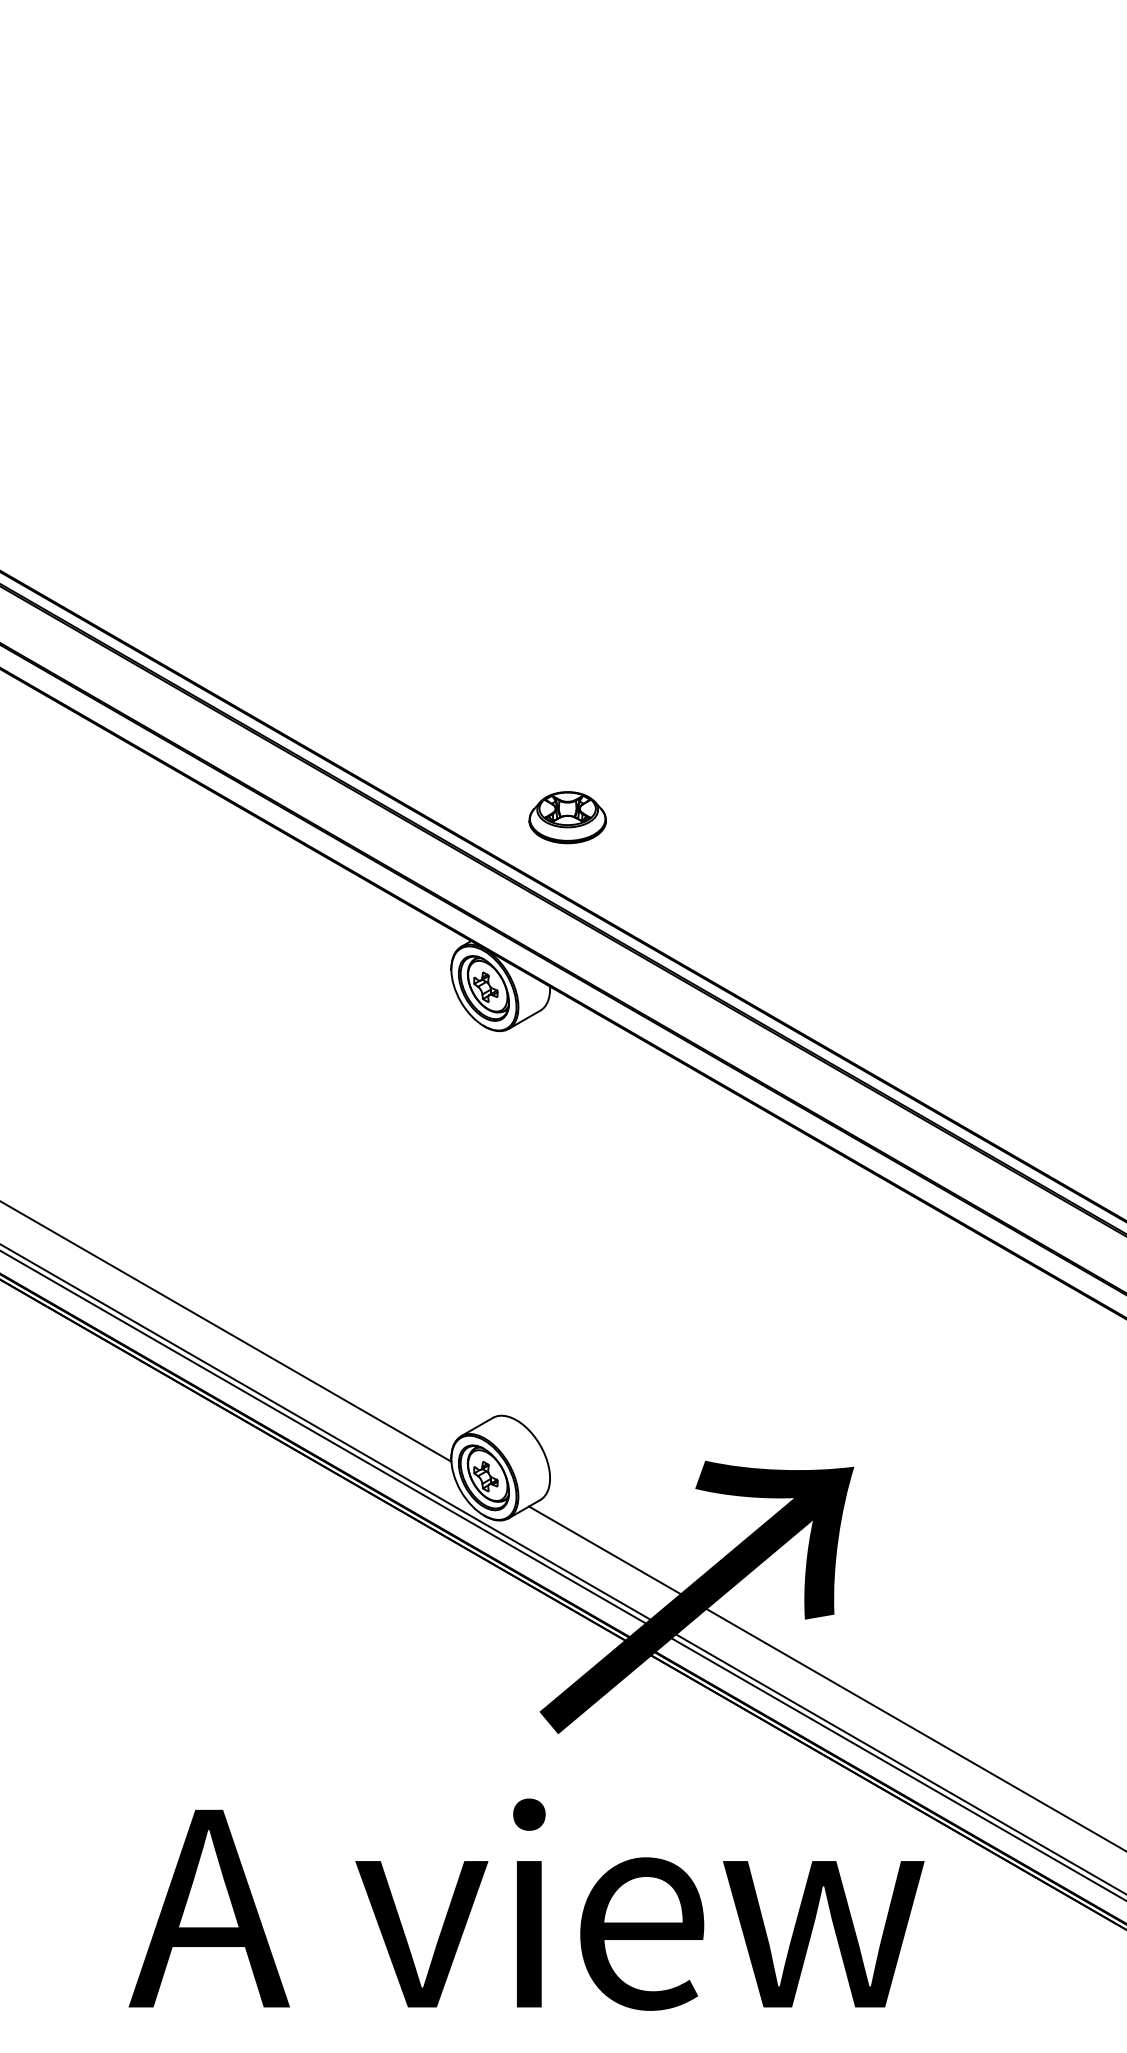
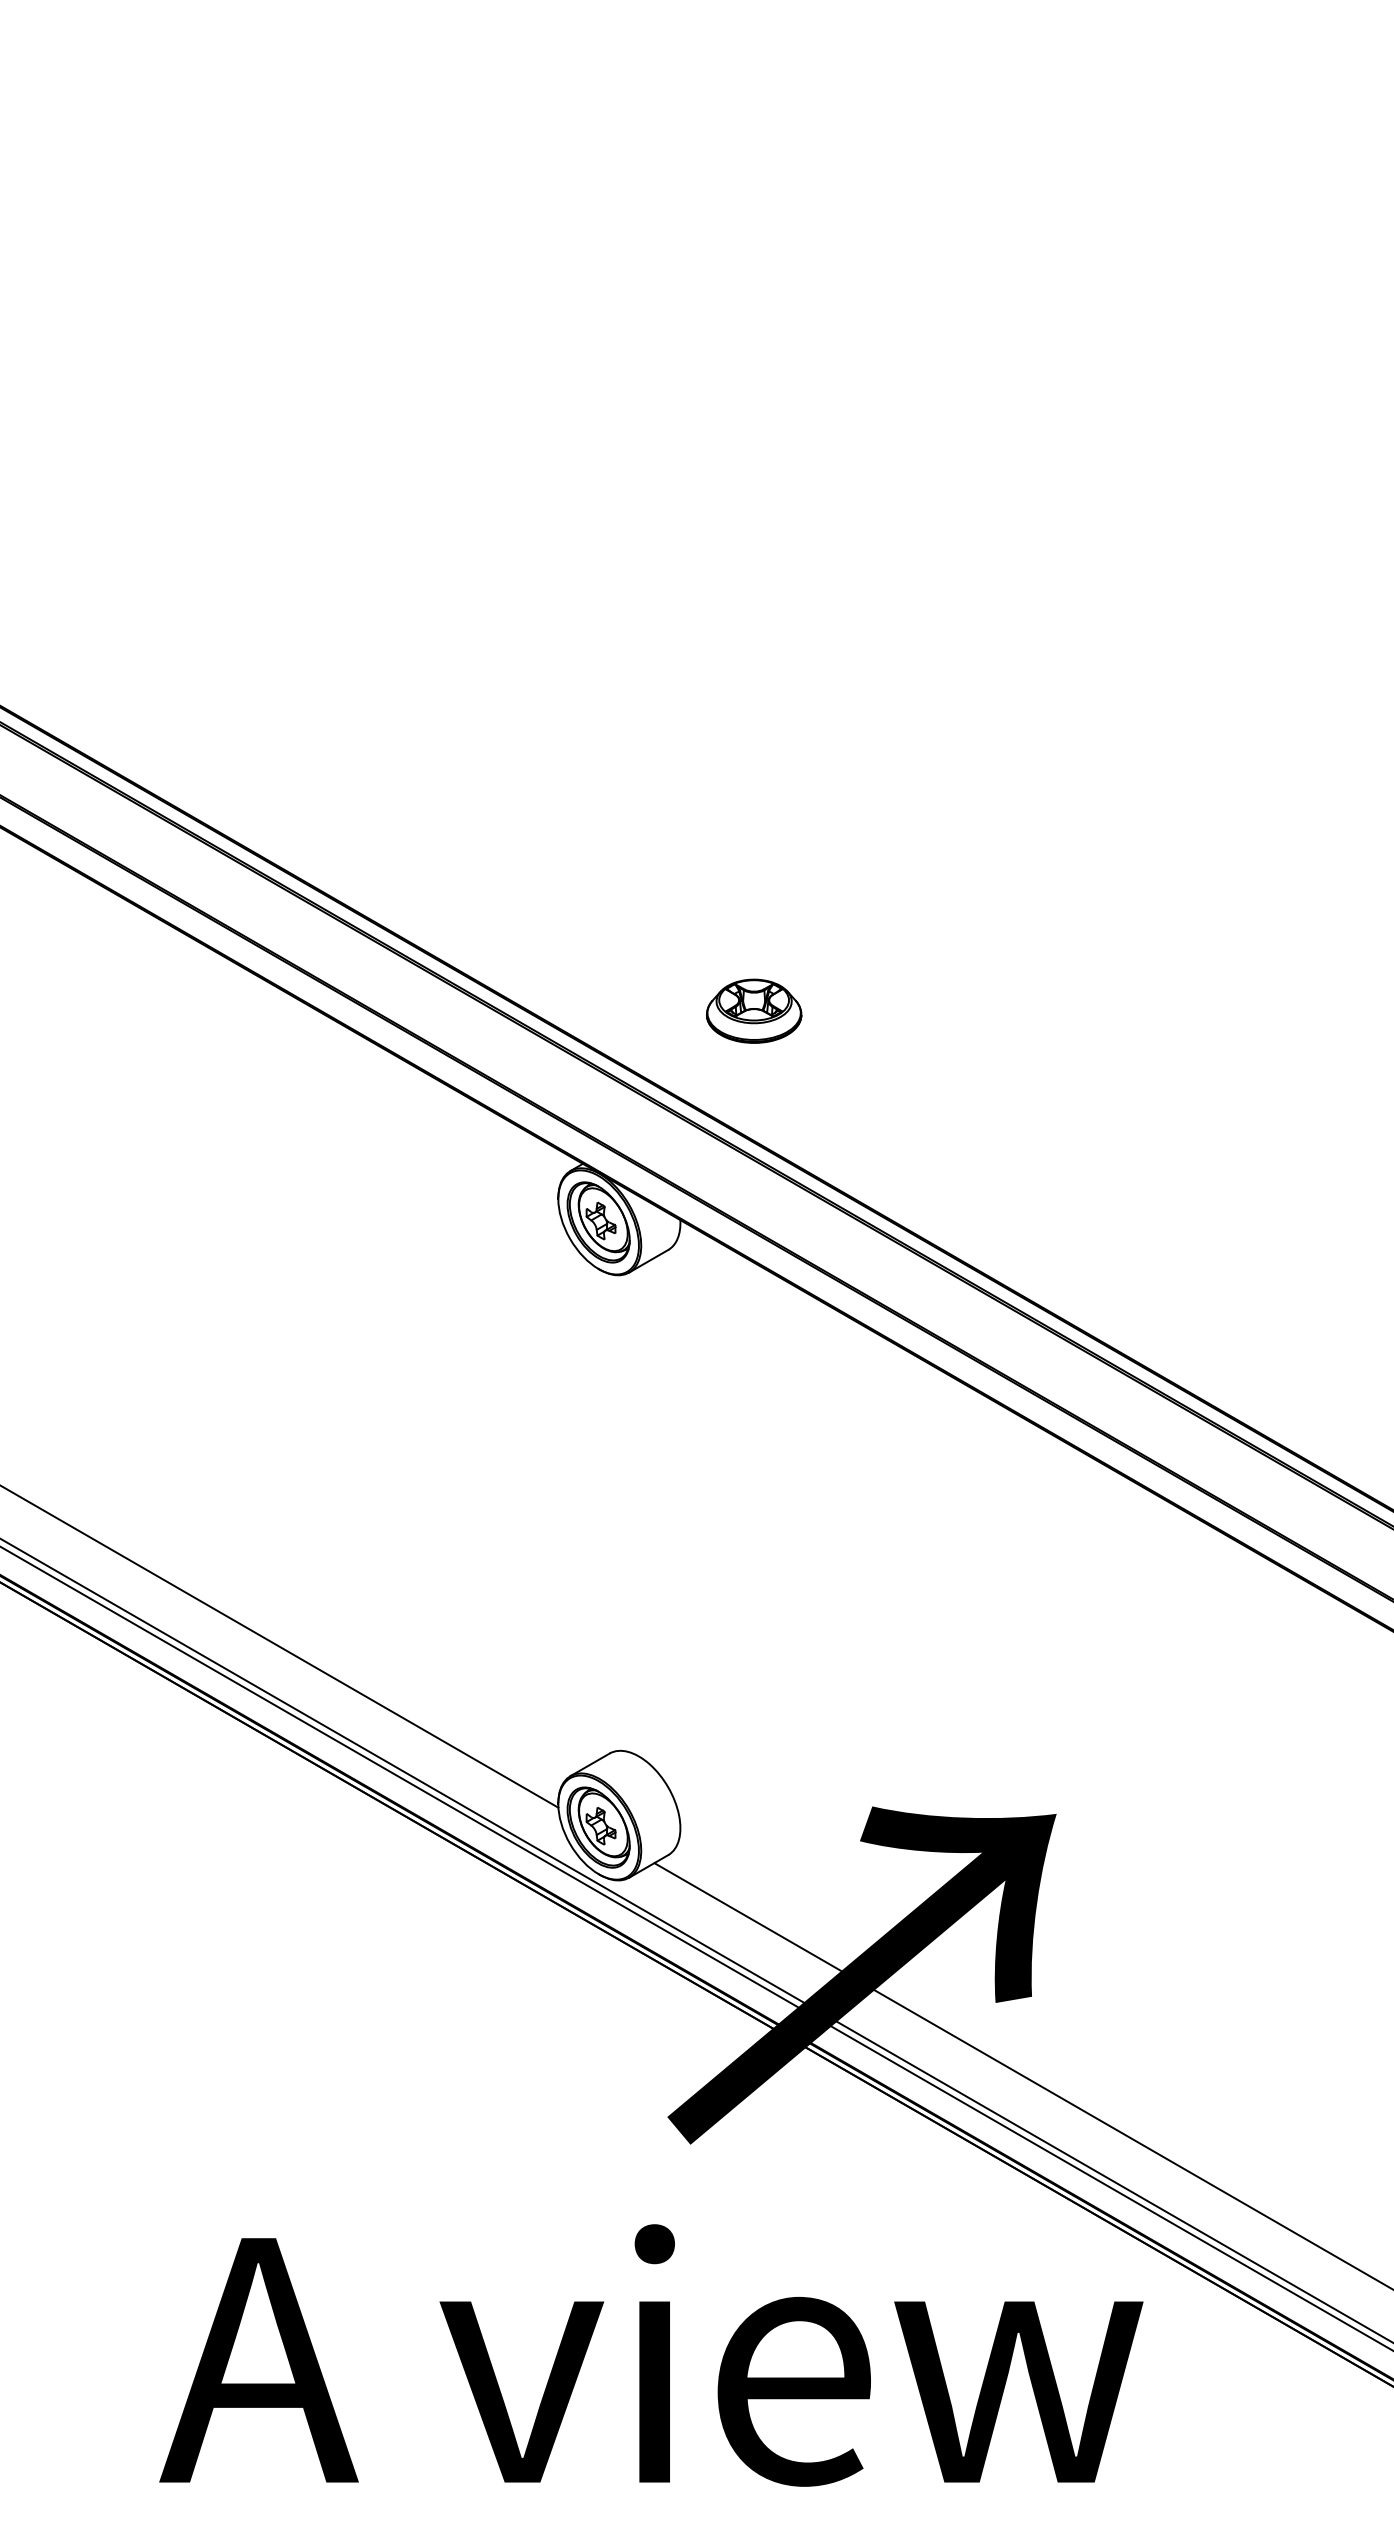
part: (567, 817) -> (753, 1011), moved

